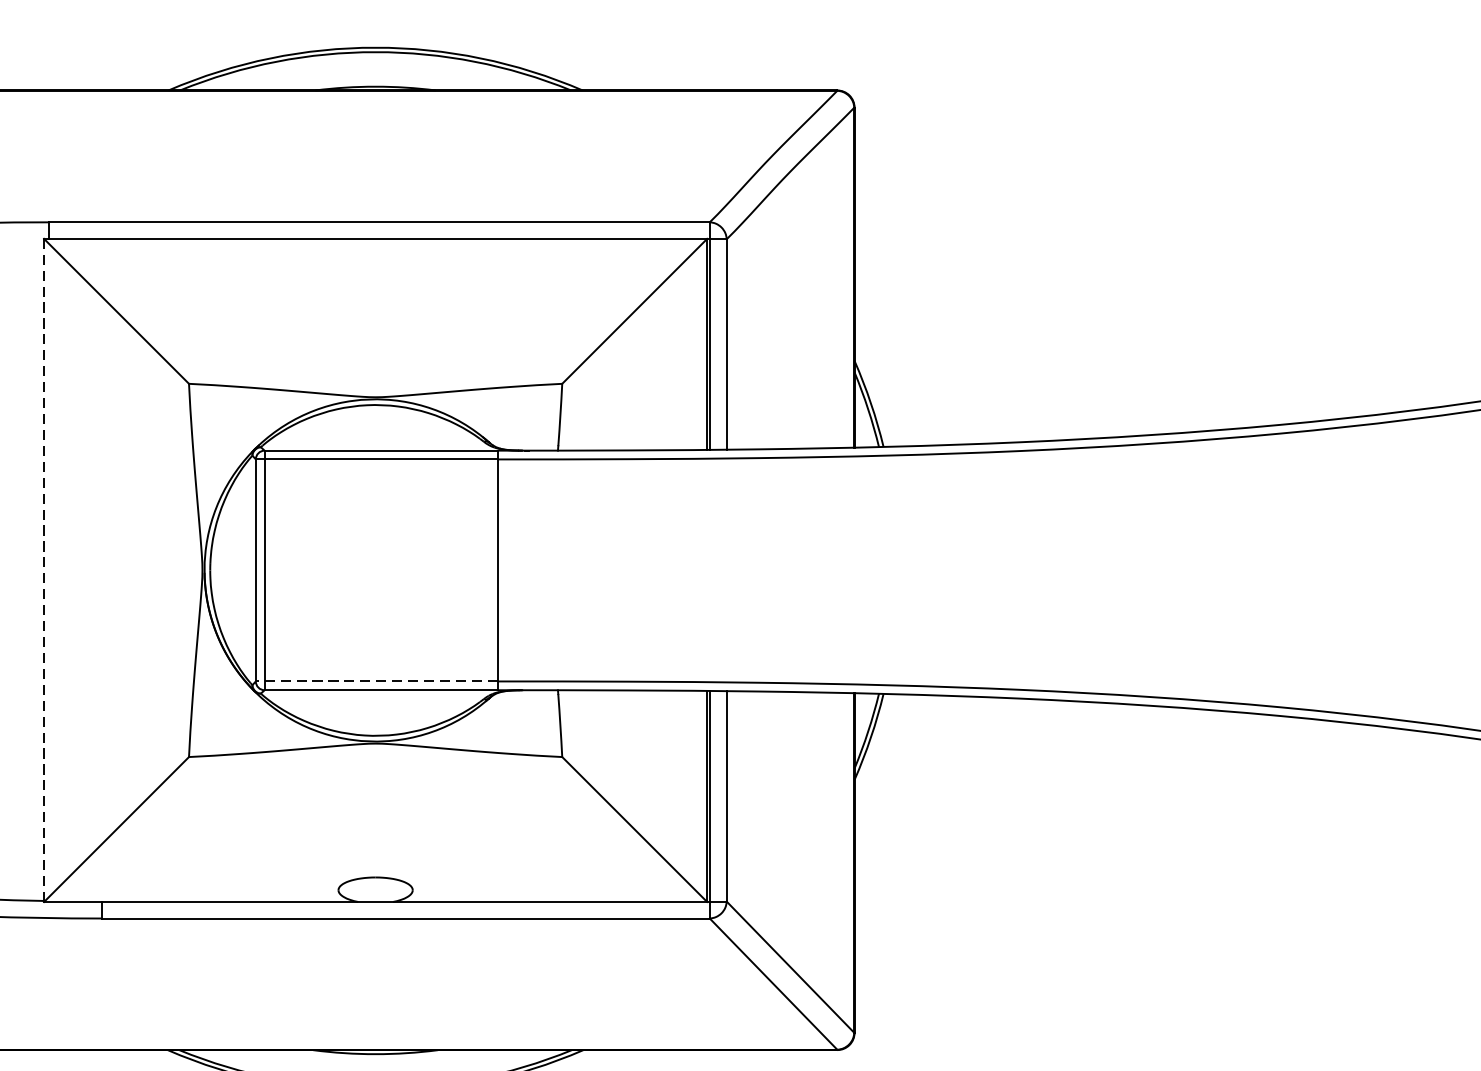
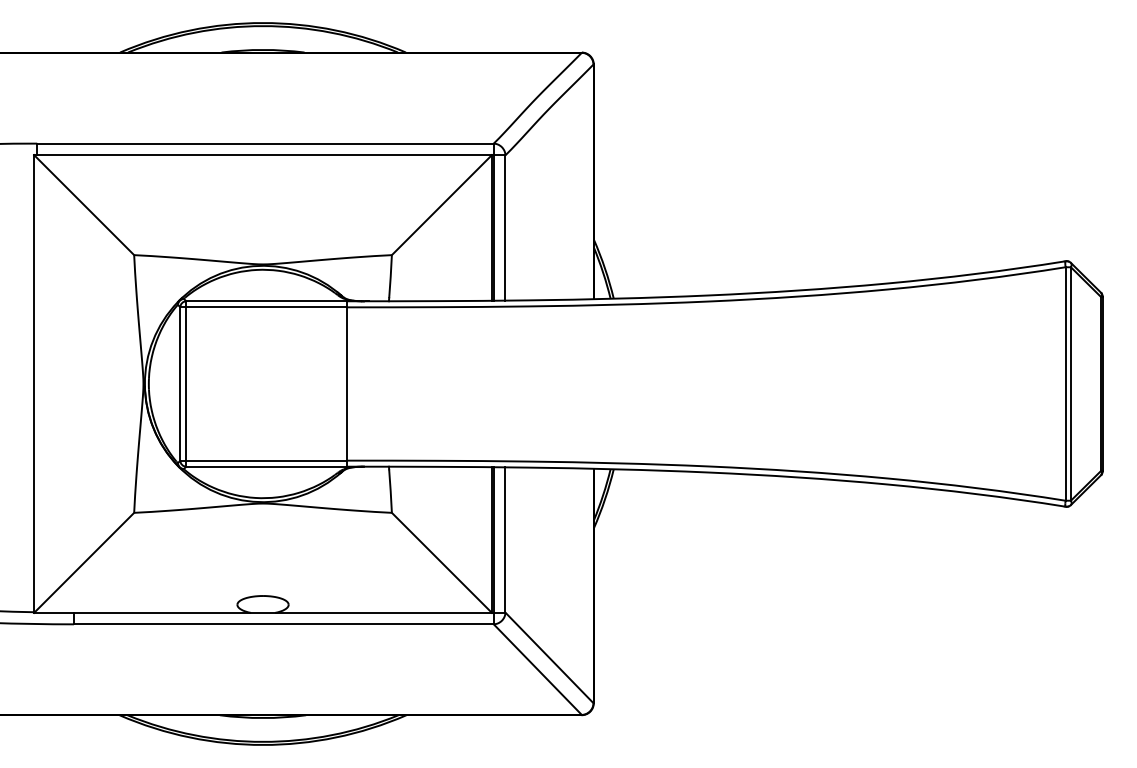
line: (44, 571) -> (34, 384), dashed -> solid
line: (376, 681) -> (263, 460), dashed -> solid

